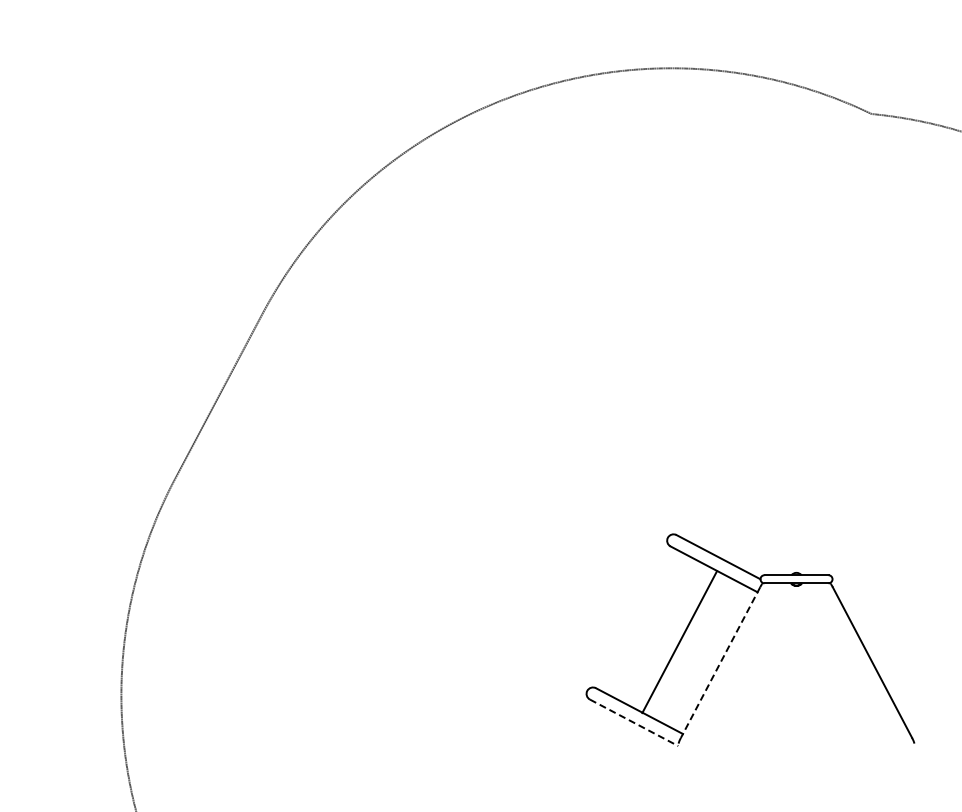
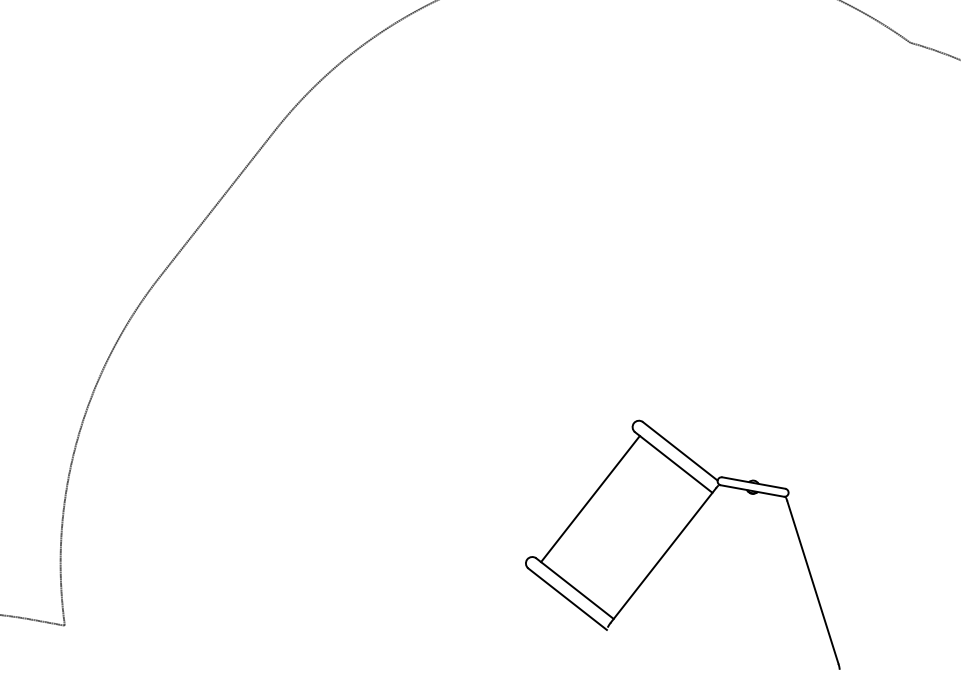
line: (679, 642) -> (590, 499), moved
line: (720, 663) -> (663, 556), dashed -> solid
line: (634, 722) -> (568, 598), dashed -> solid

